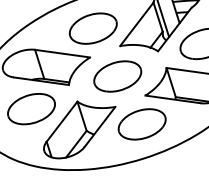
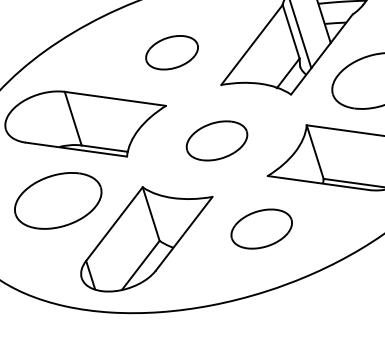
part: (93, 28) -> (172, 52), size x0.6
part: (117, 76) -> (216, 140), size x0.7
part: (141, 124) -> (260, 229), size x0.7

